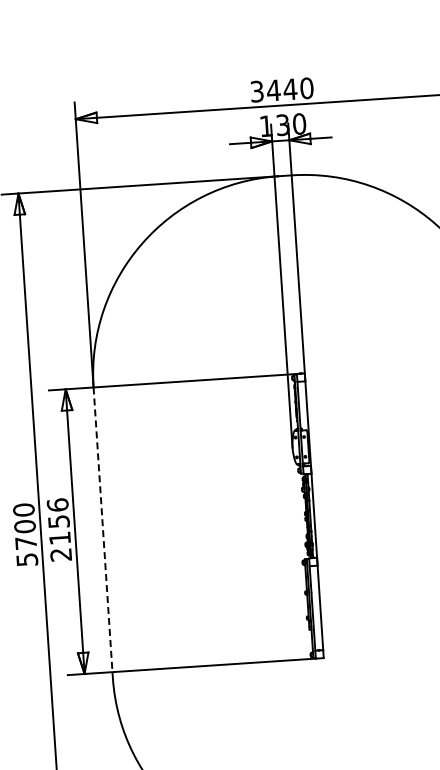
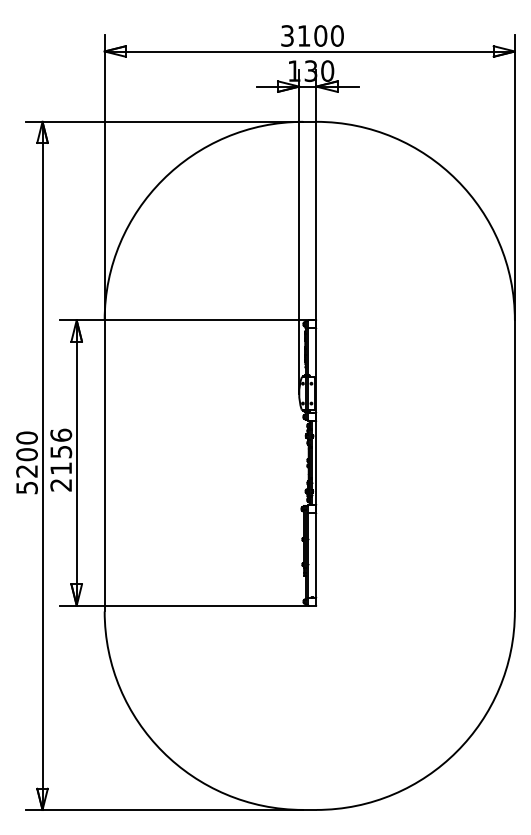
text: (282, 89) -> (312, 35), 3440 -> 3100
line: (103, 532) -> (104, 465), dashed -> solid
text: (25, 543) -> (26, 471), 5700 -> 5200

